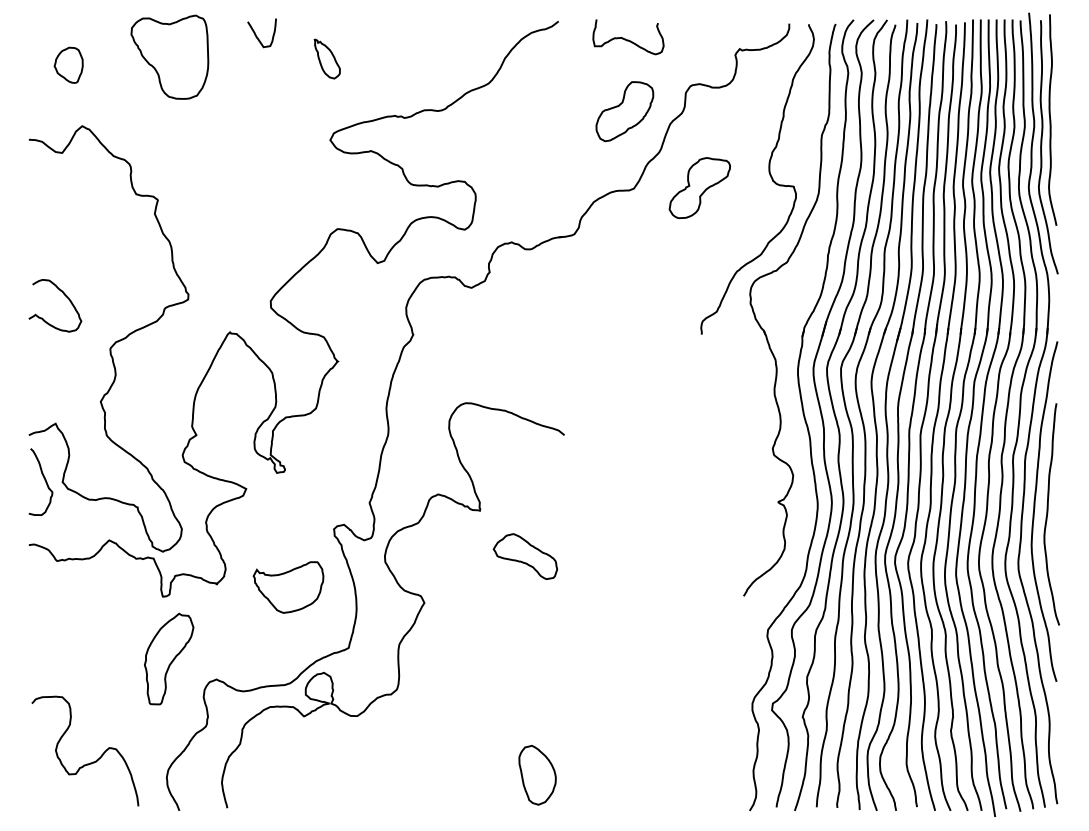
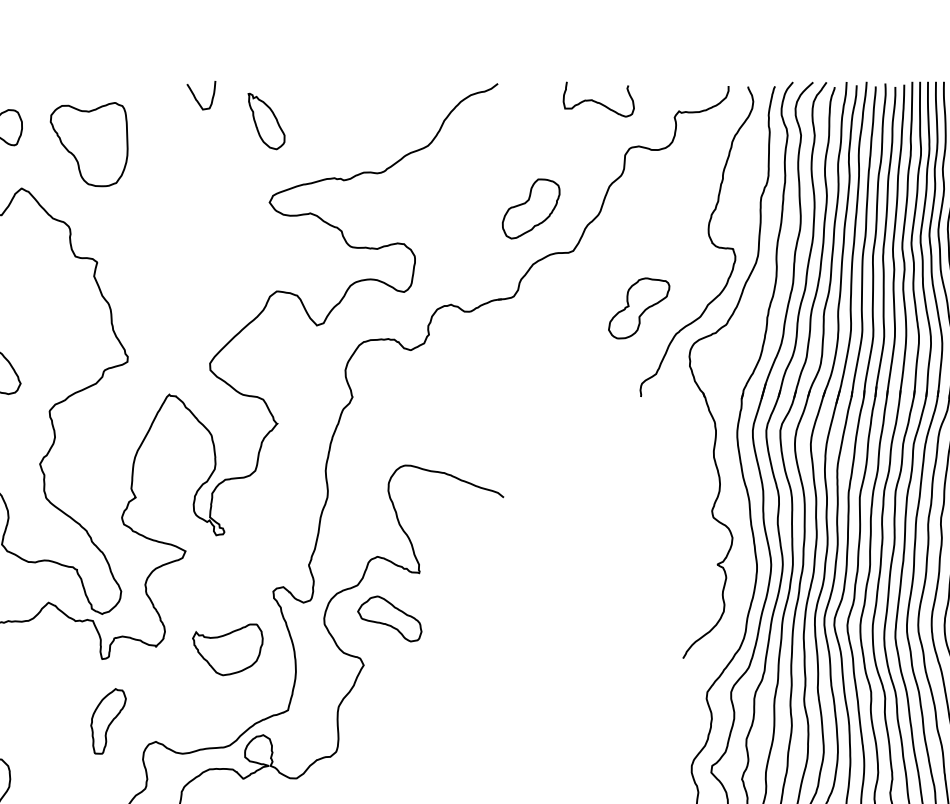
curve: (628, 39) -> (598, 101), moved
part: (169, 56) -> (88, 143), moved
part: (327, 58) -> (266, 120), size x1.43
part: (624, 111) -> (530, 208), moved
part: (699, 188) -> (638, 308), moved
part: (525, 556) -> (389, 618), moved
part: (169, 658) -> (108, 720), size x0.71

